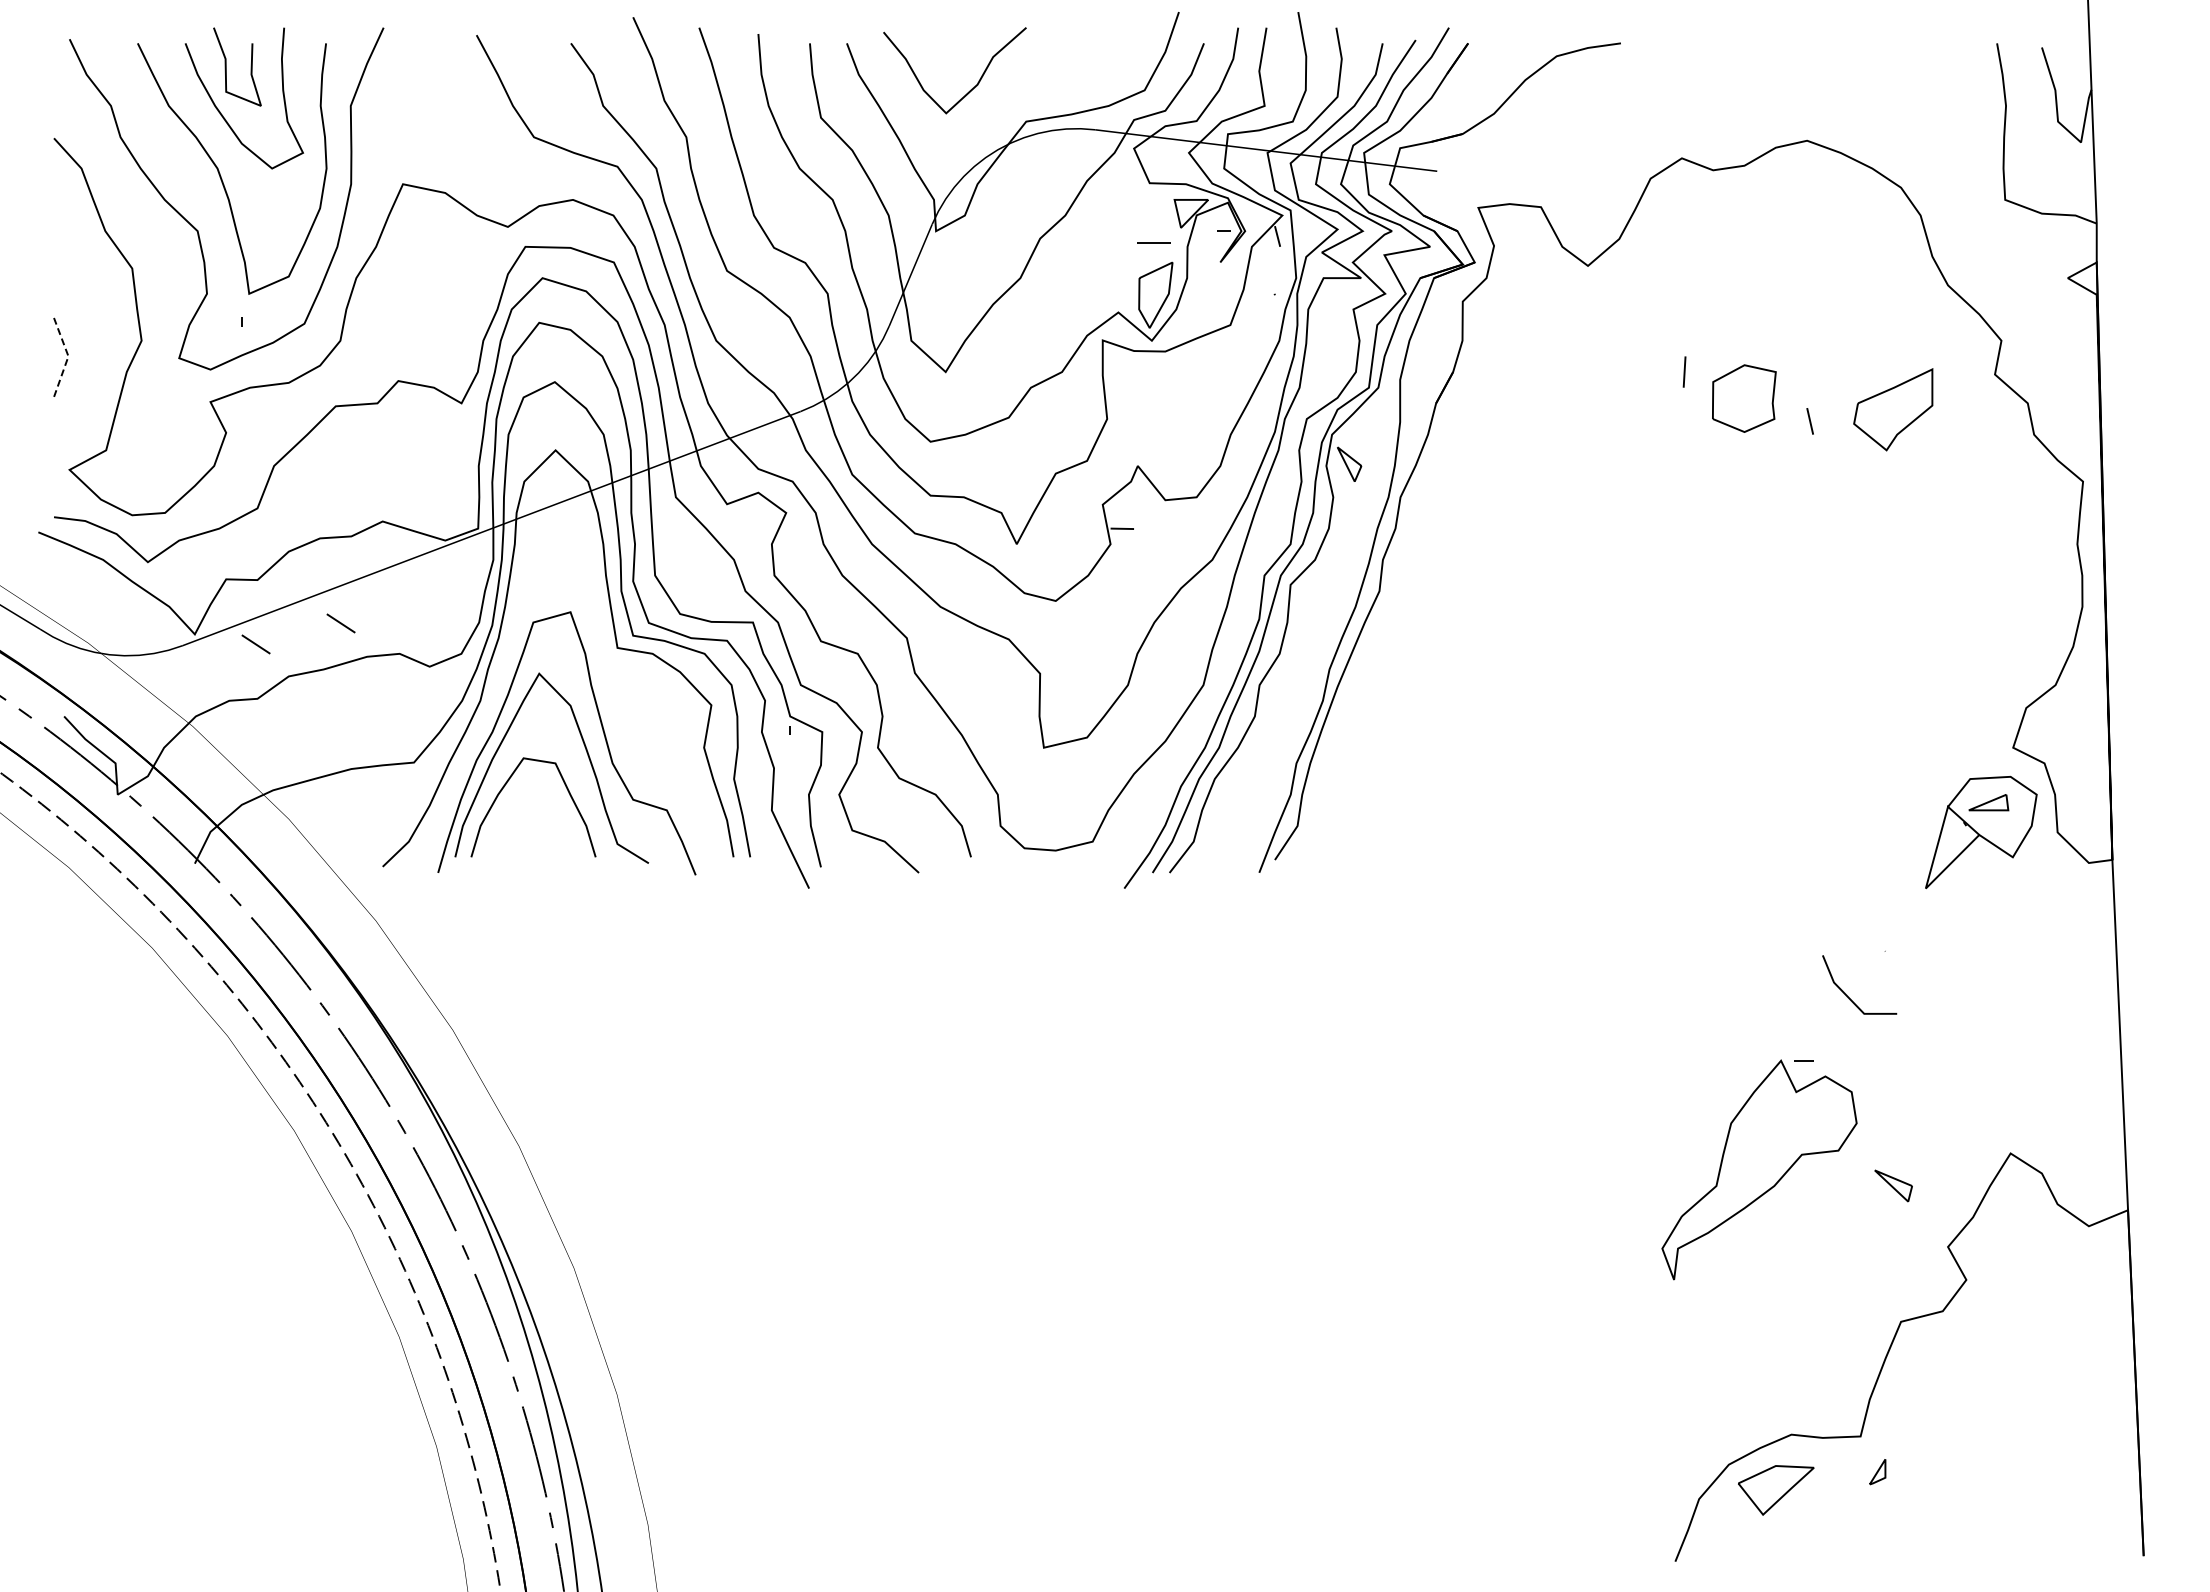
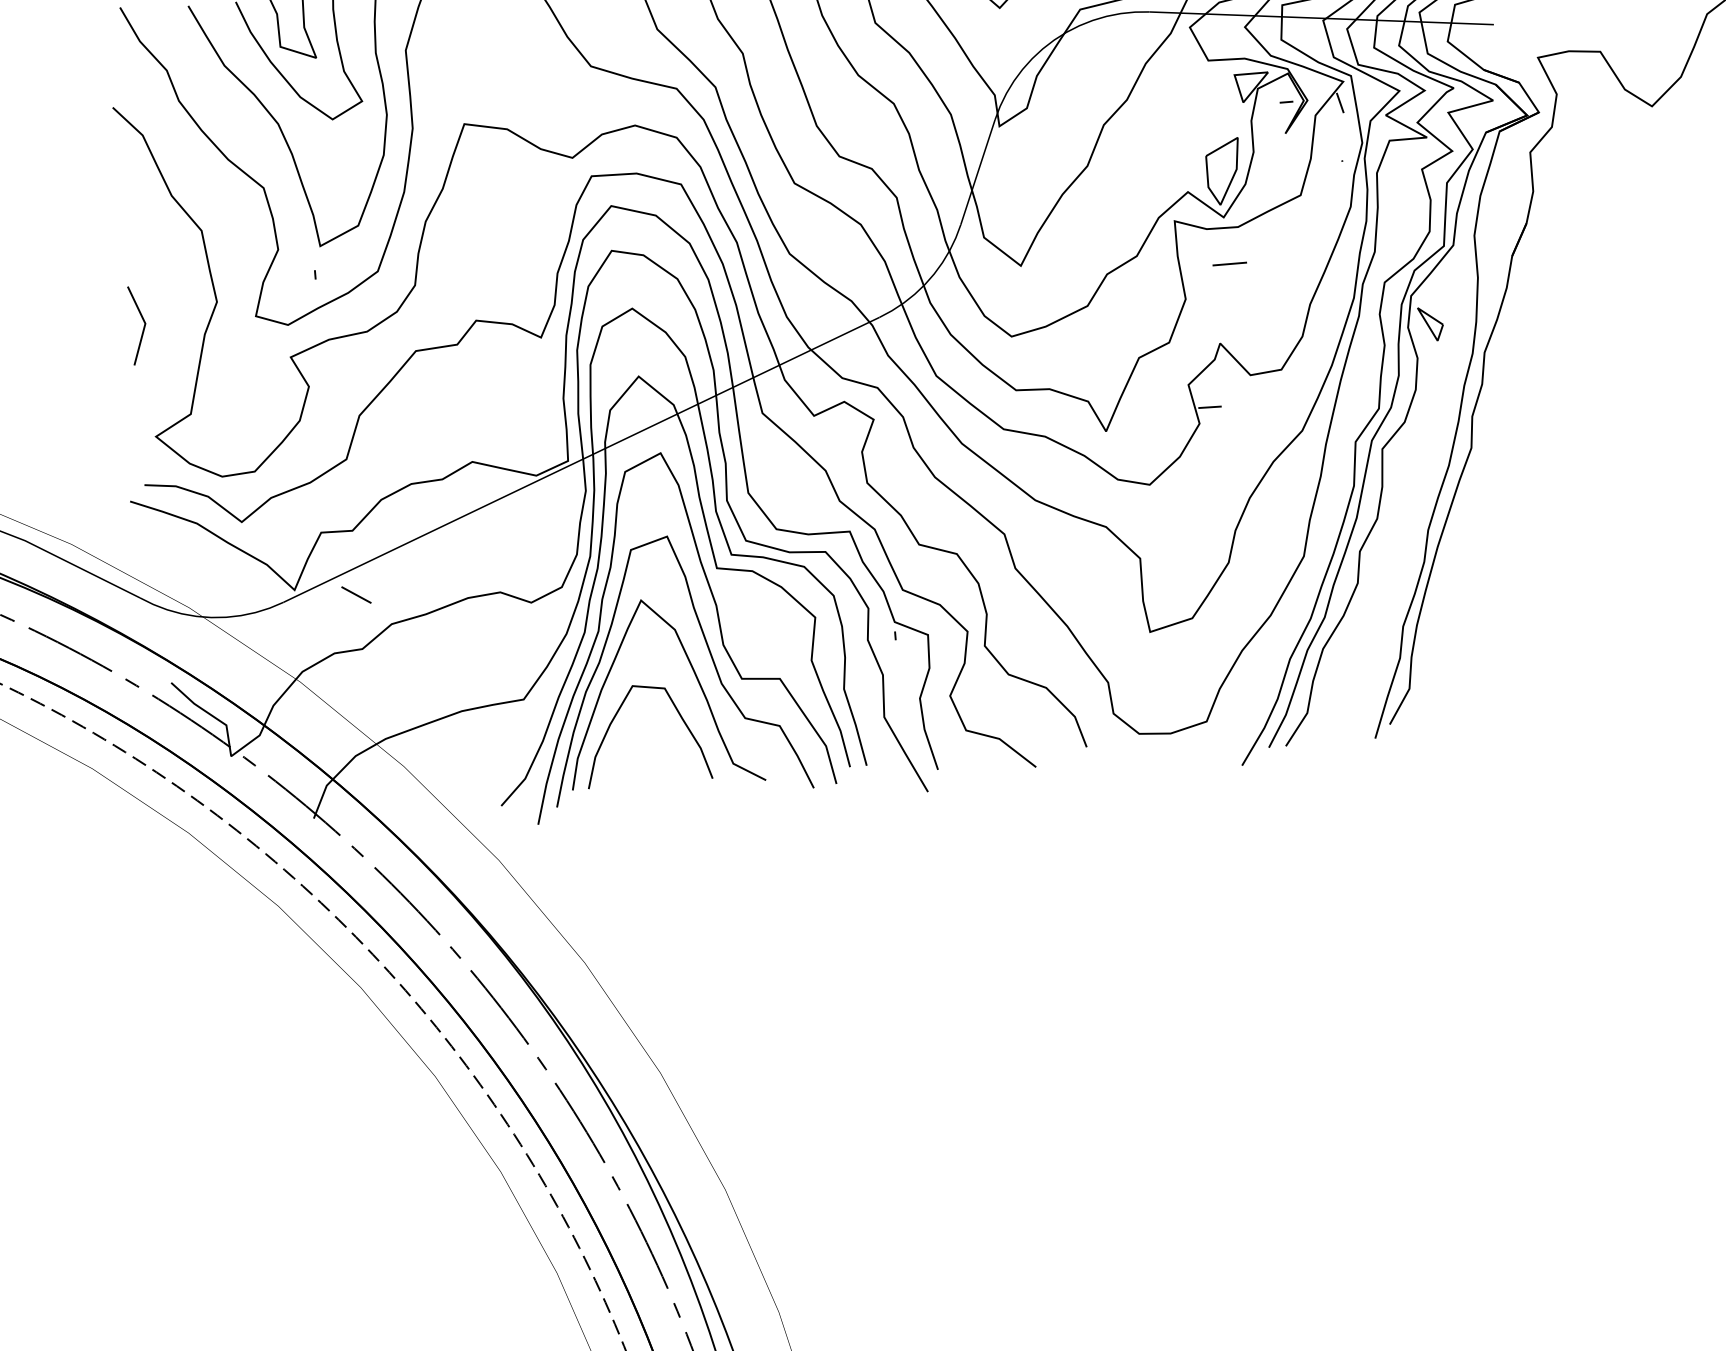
line: (1153, 242) -> (1229, 263), moved
line: (68, 357) -> (145, 324), dashed -> solid
line: (340, 623) -> (438, 567), removed
curve: (614, 706) -> (718, 626), added

